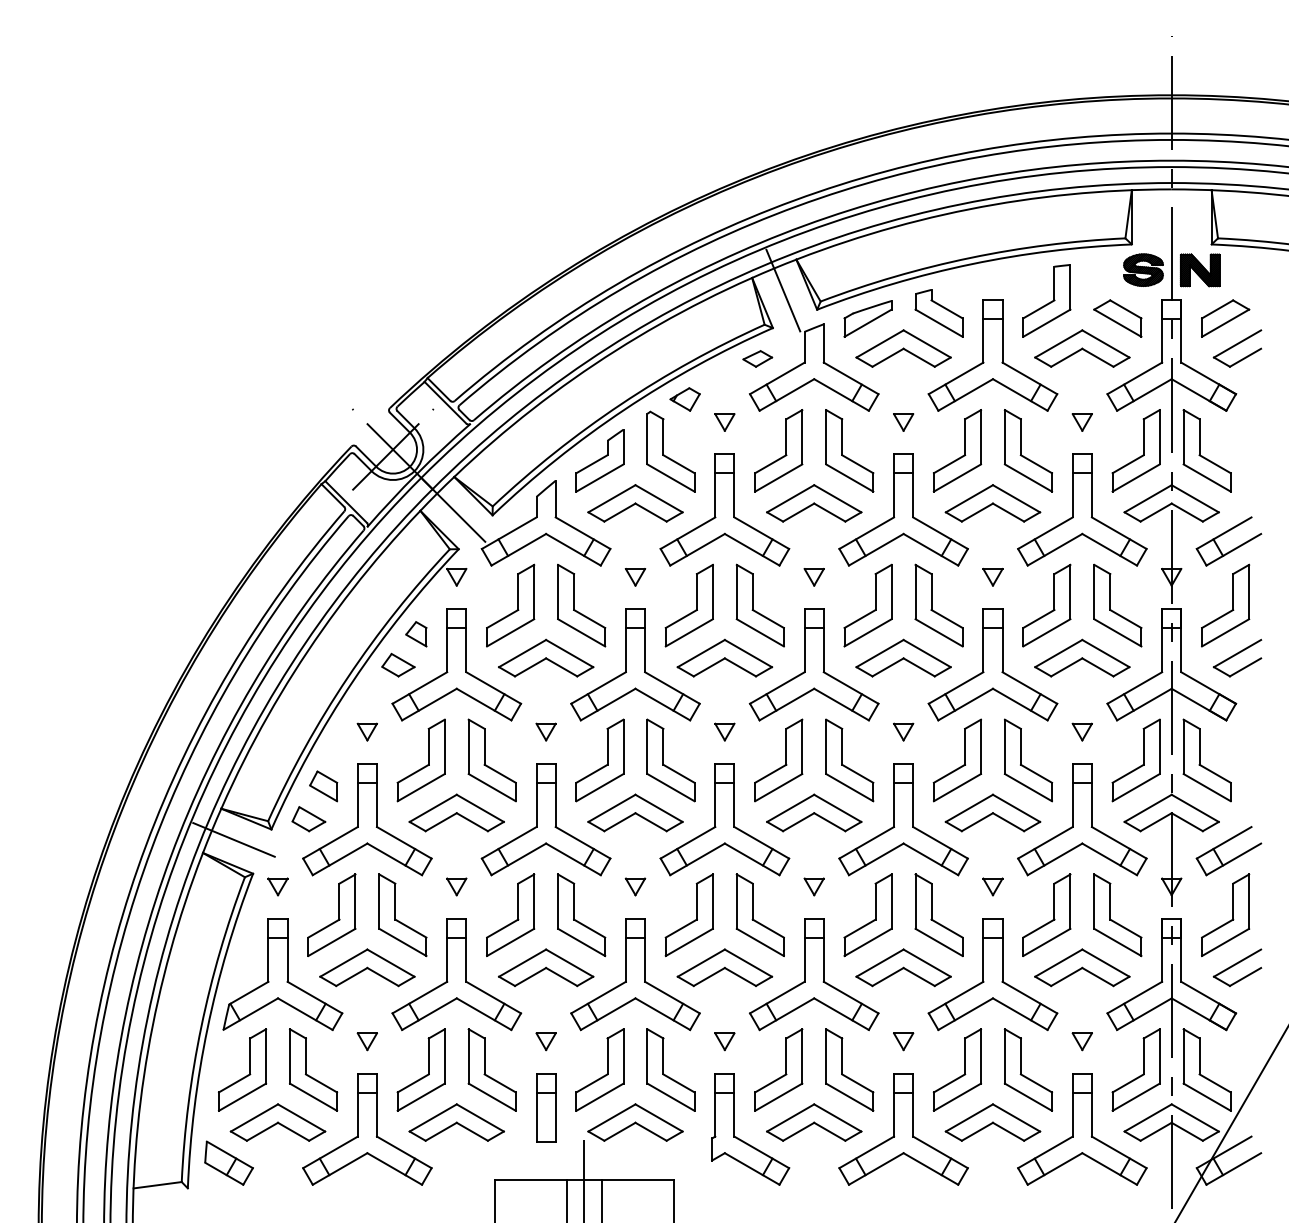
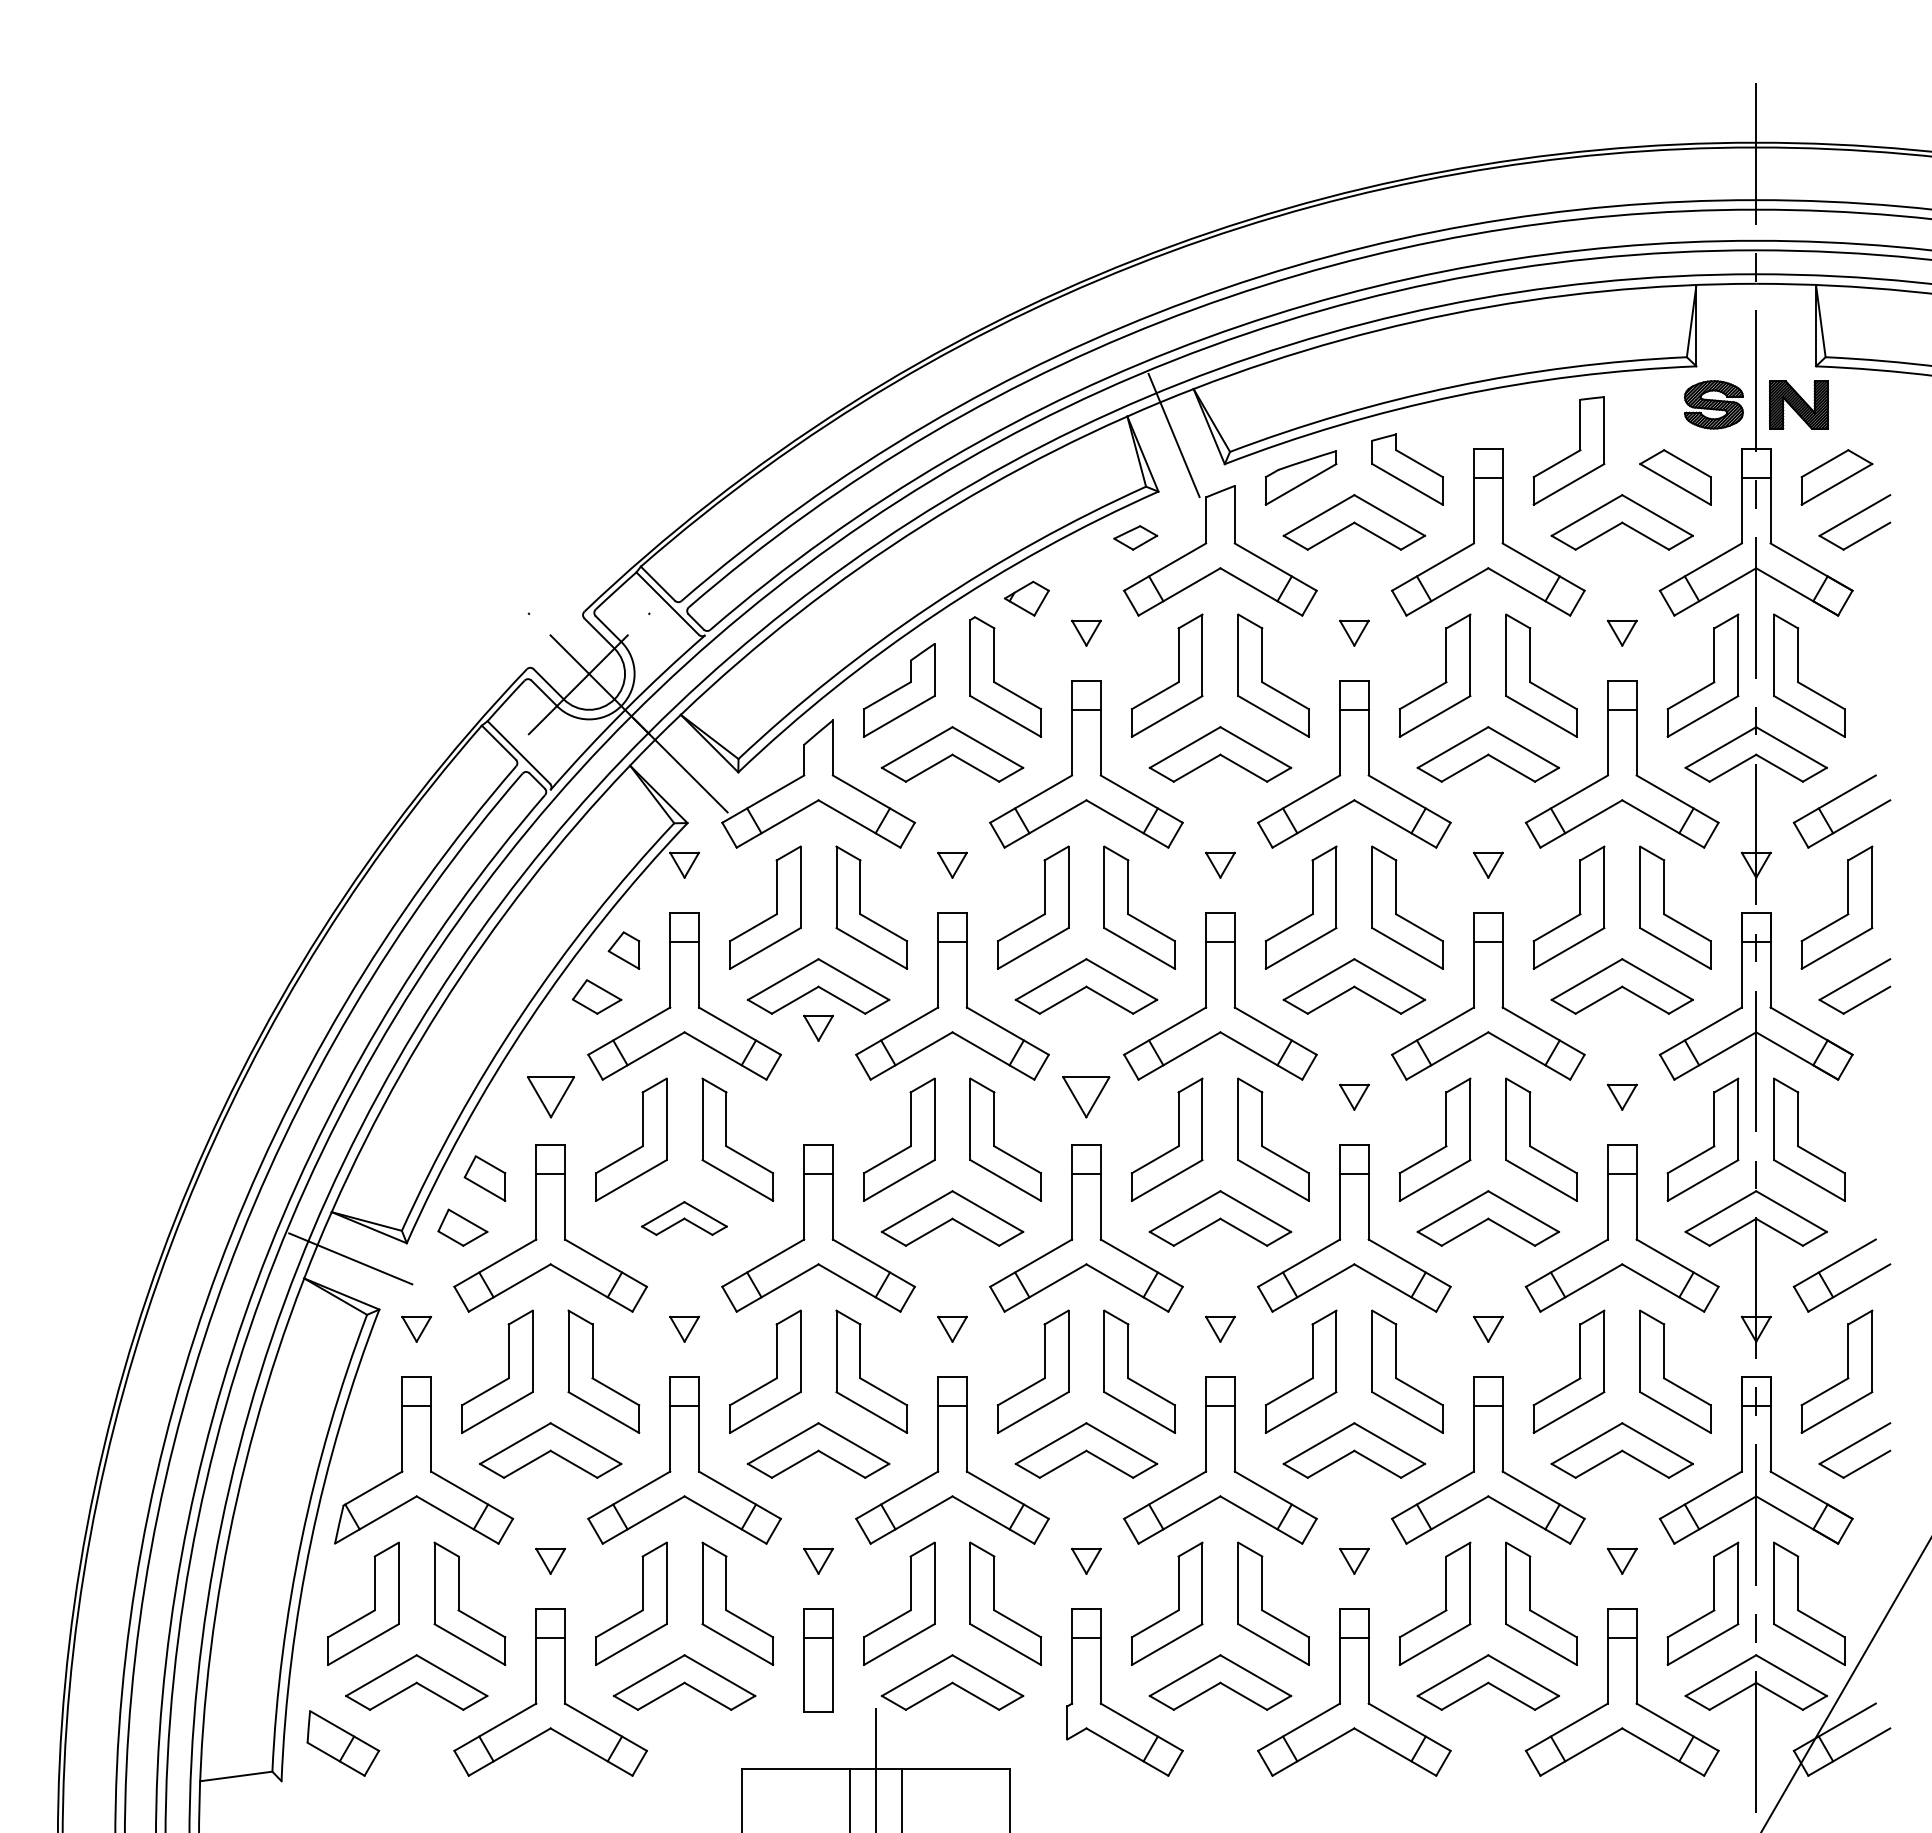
part: (366, 731) -> (549, 1096), size x1.6
part: (545, 731) -> (817, 1027), moved
part: (724, 731) -> (1085, 1096), size x1.6
part: (456, 812) -> (684, 1217), size x0.6

